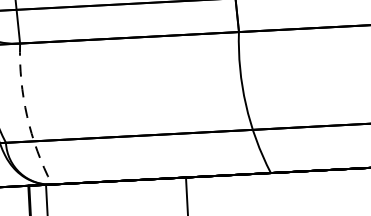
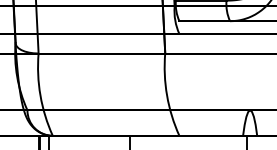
arc: (27, 115) -> (40, 95), dashed -> solid

